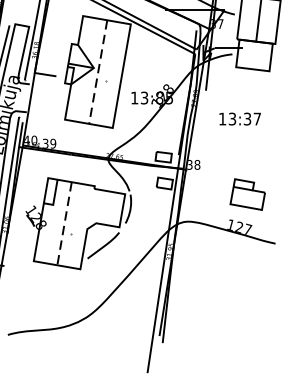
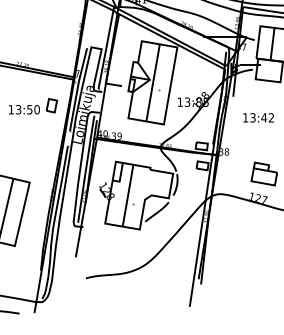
line: (98, 72) -> (153, 83), dashed -> solid
text: (252, 118) -> (267, 117), 13:37 -> 13:42
line: (63, 224) -> (127, 196), dashed -> solid

